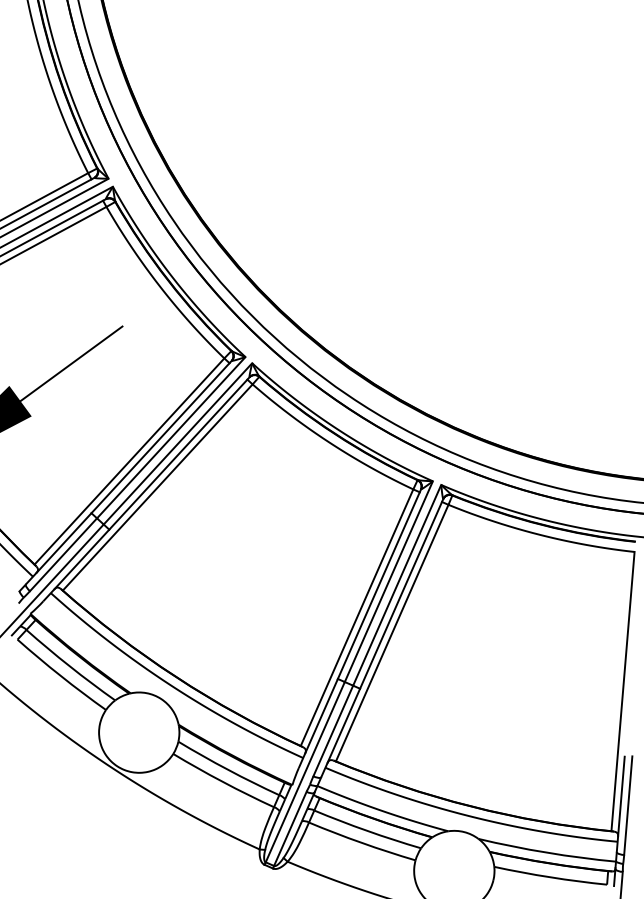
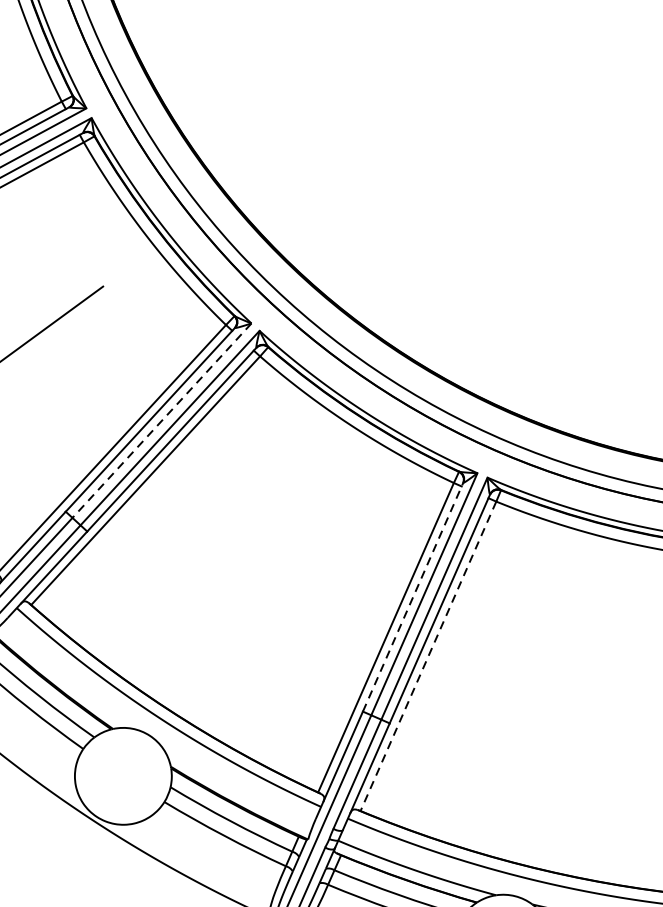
line: (171, 437) -> (162, 420), solid -> dashed
line: (379, 584) -> (413, 597), solid -> dashed
line: (392, 633) -> (428, 656), solid -> dashed

